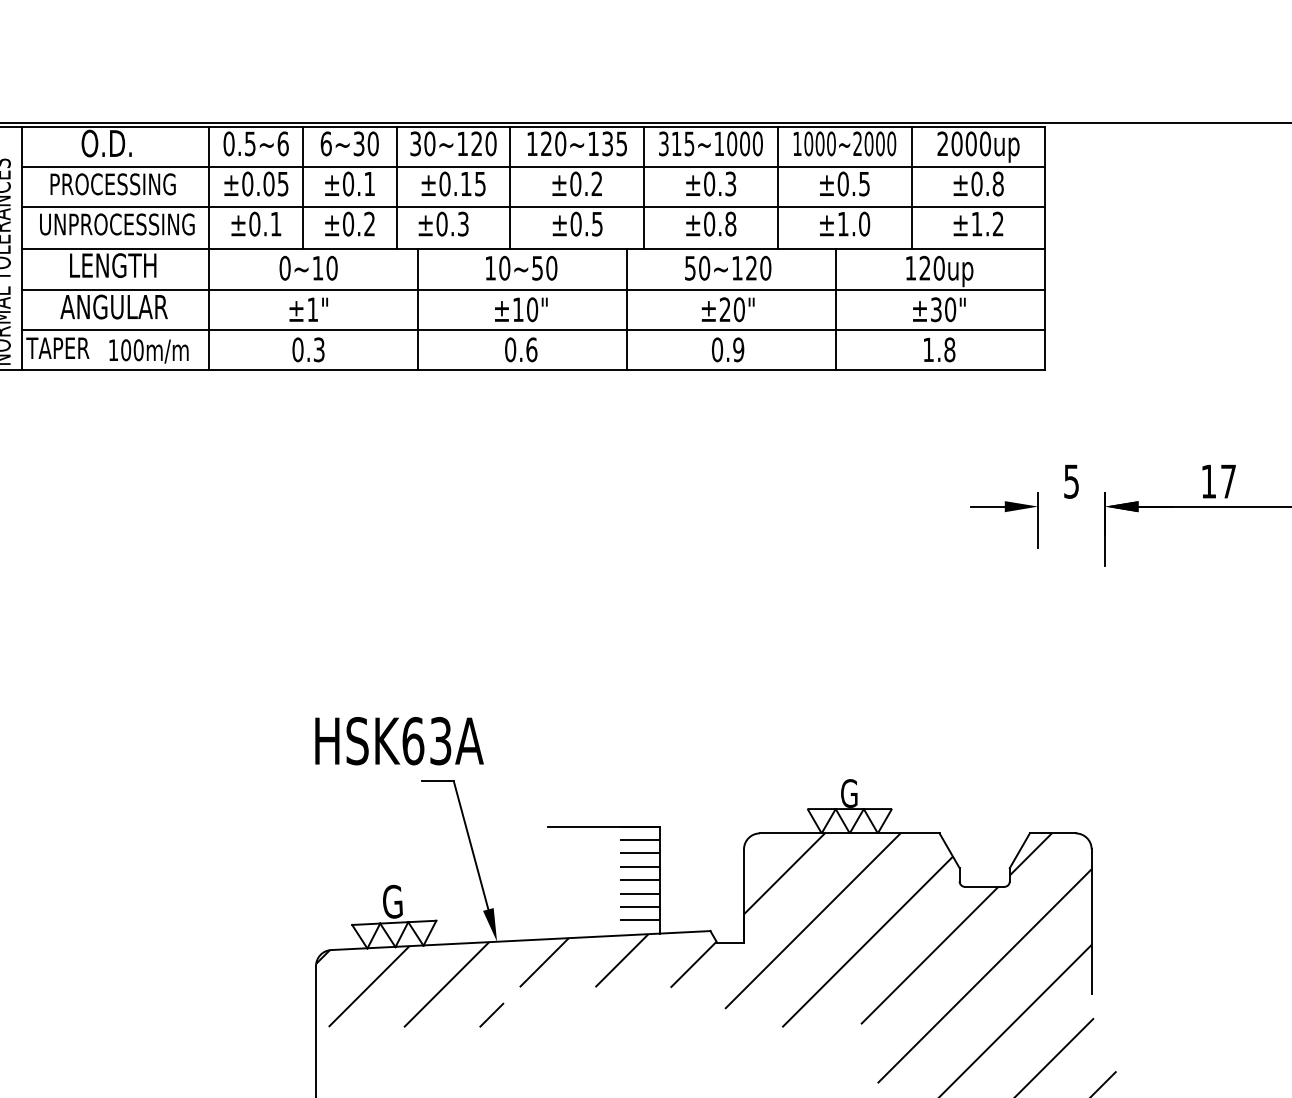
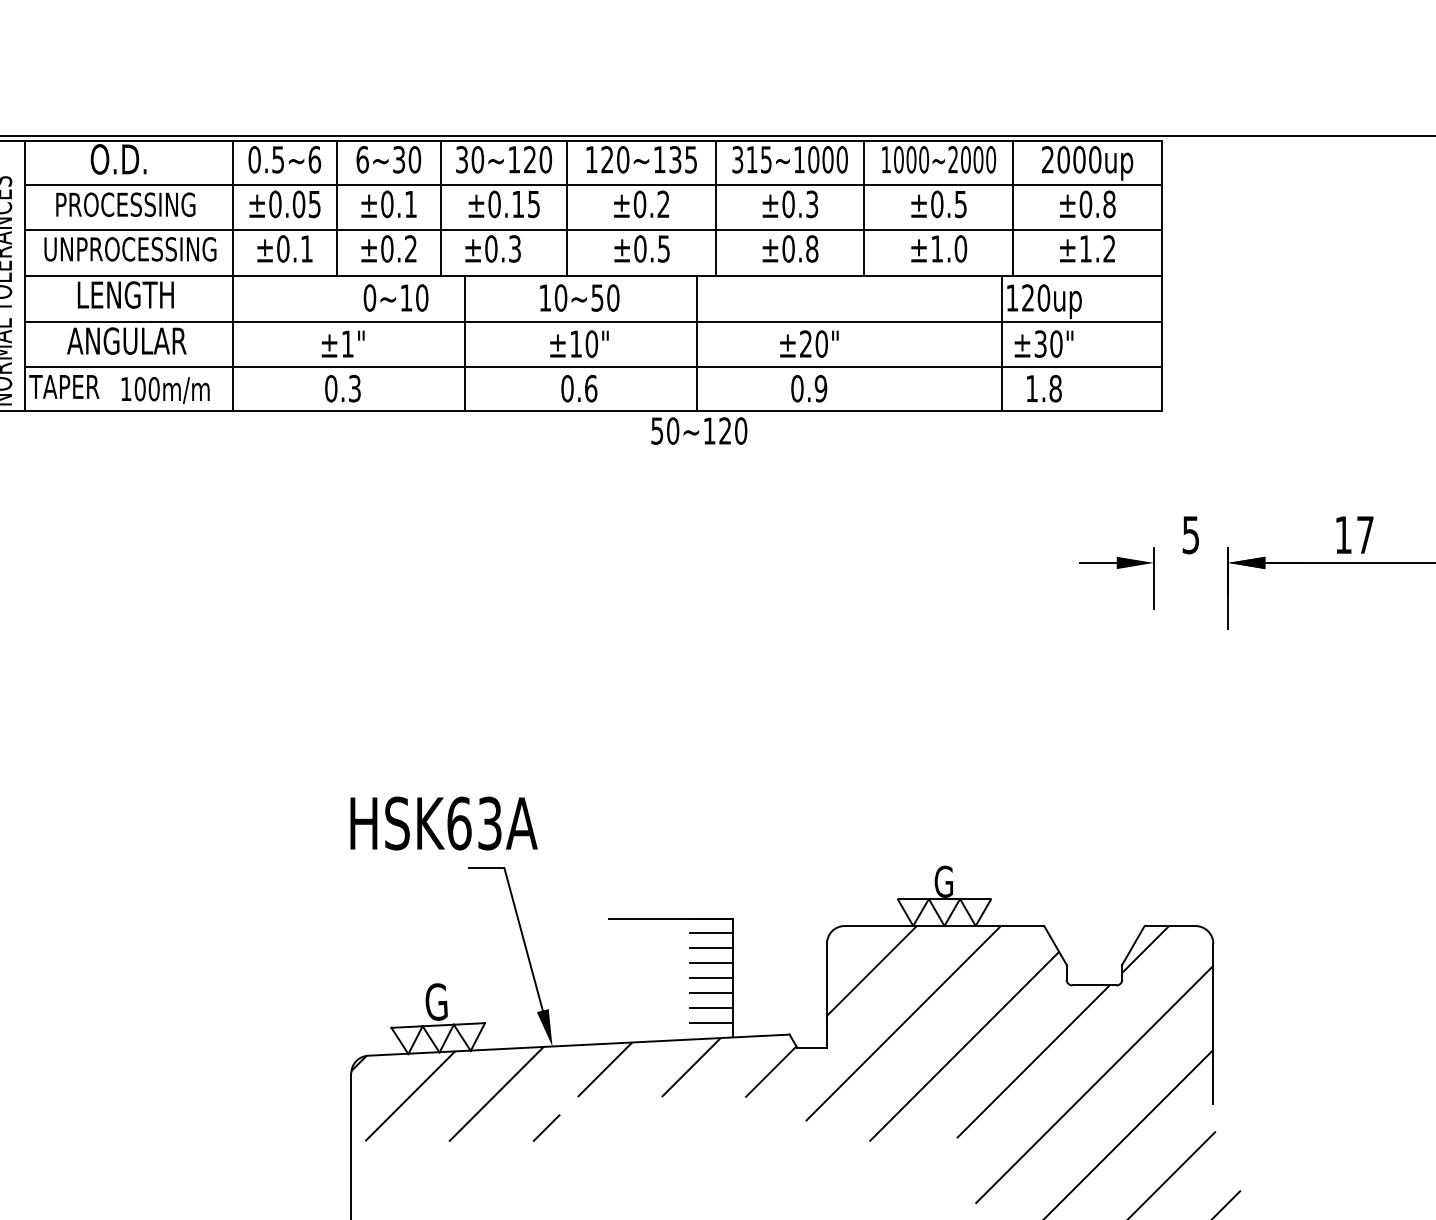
text: (308, 267) -> (395, 297), moved
text: (728, 267) -> (699, 430), moved
line: (836, 309) -> (1002, 343), moved

